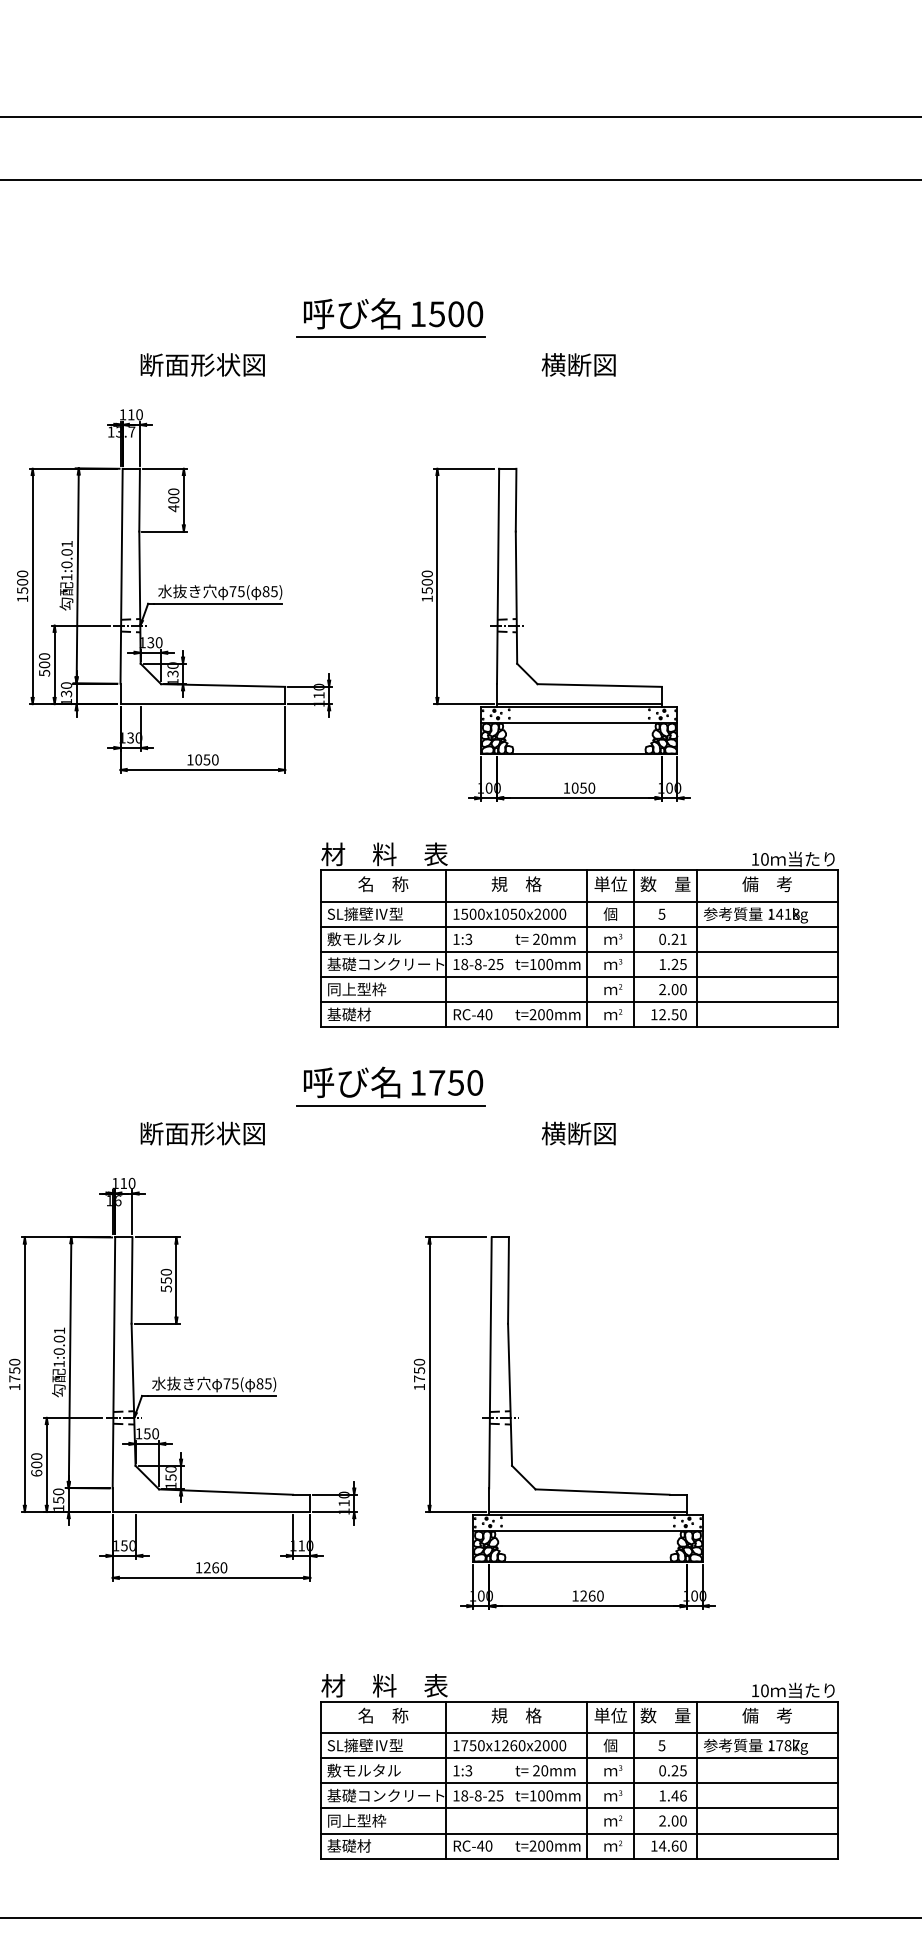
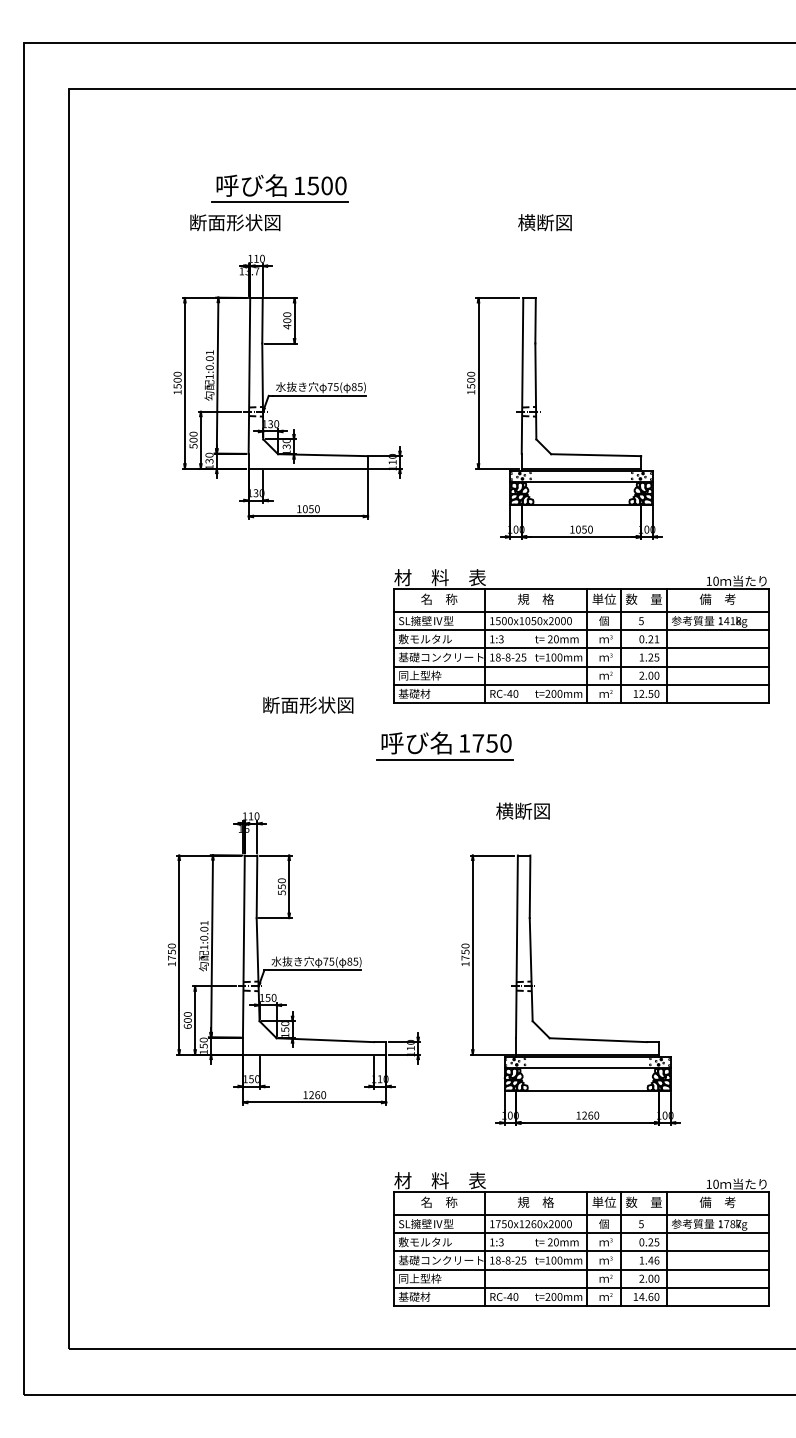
part: (390, 317) -> (279, 188), moved
text: (203, 364) -> (235, 222), moved
text: (578, 364) -> (544, 222), moved
text: (203, 1132) -> (308, 704), moved
text: (578, 1132) -> (522, 810), moved

